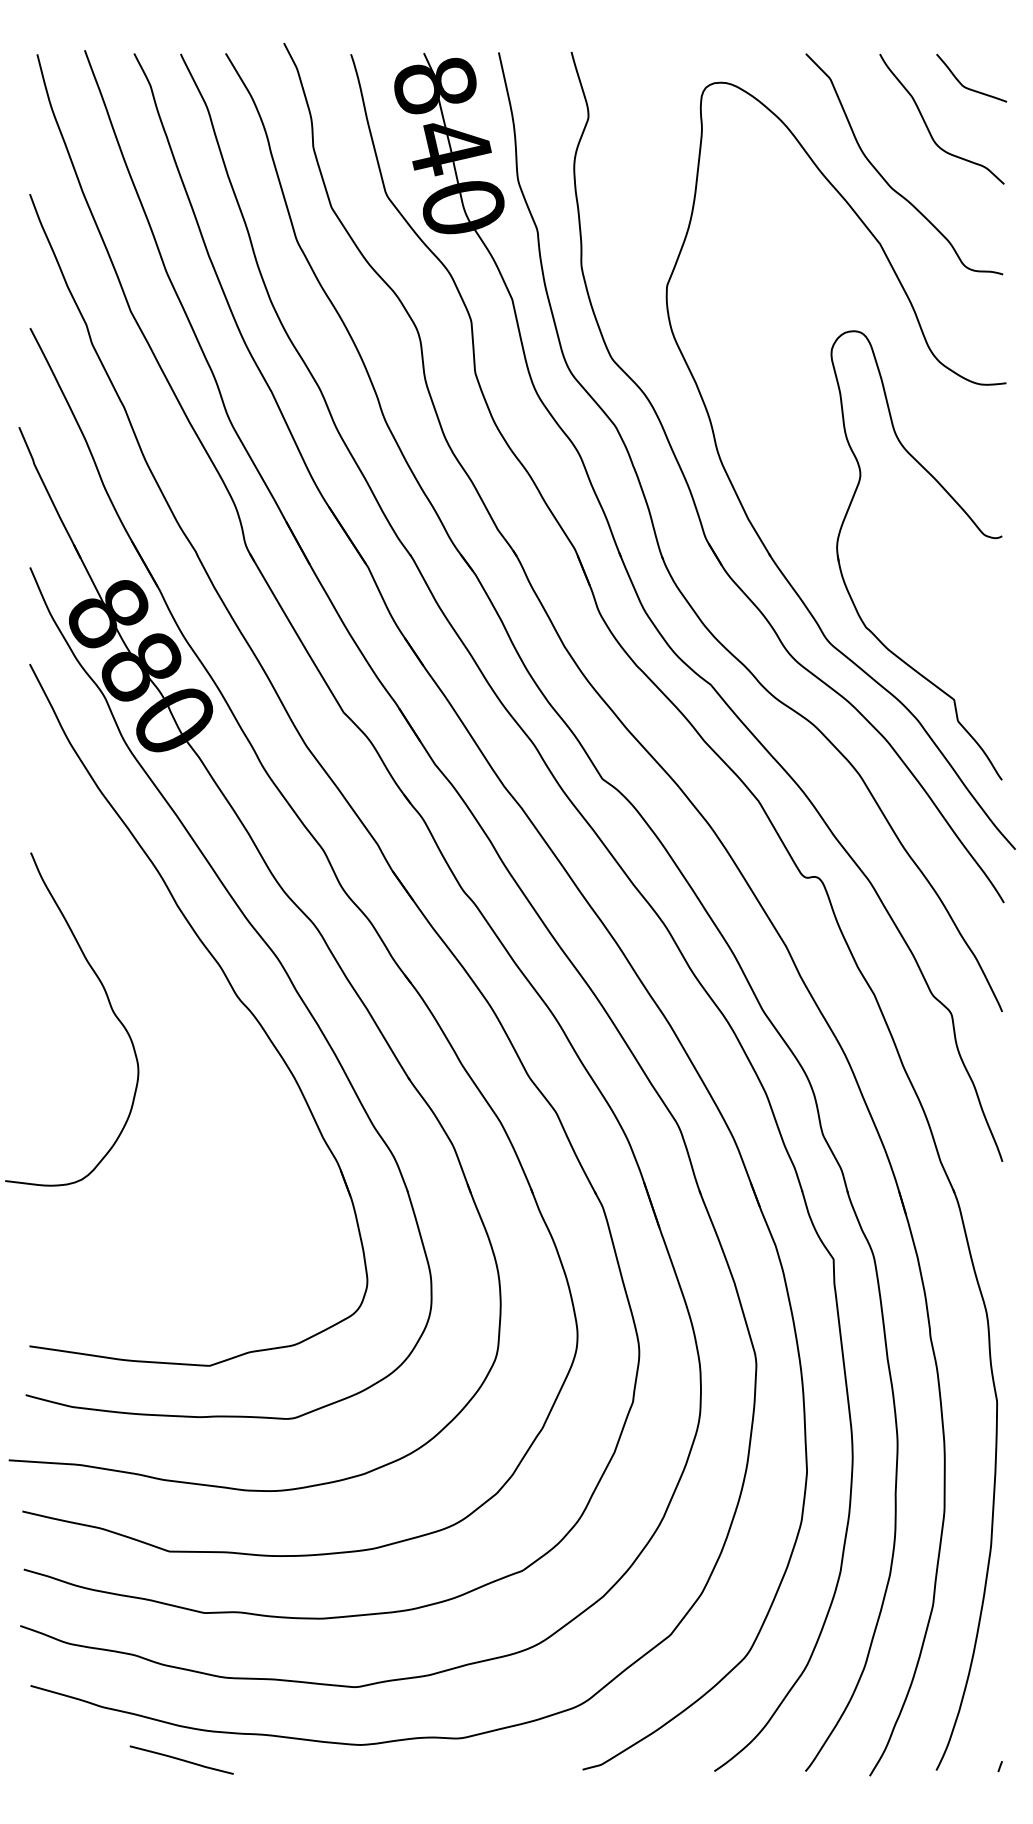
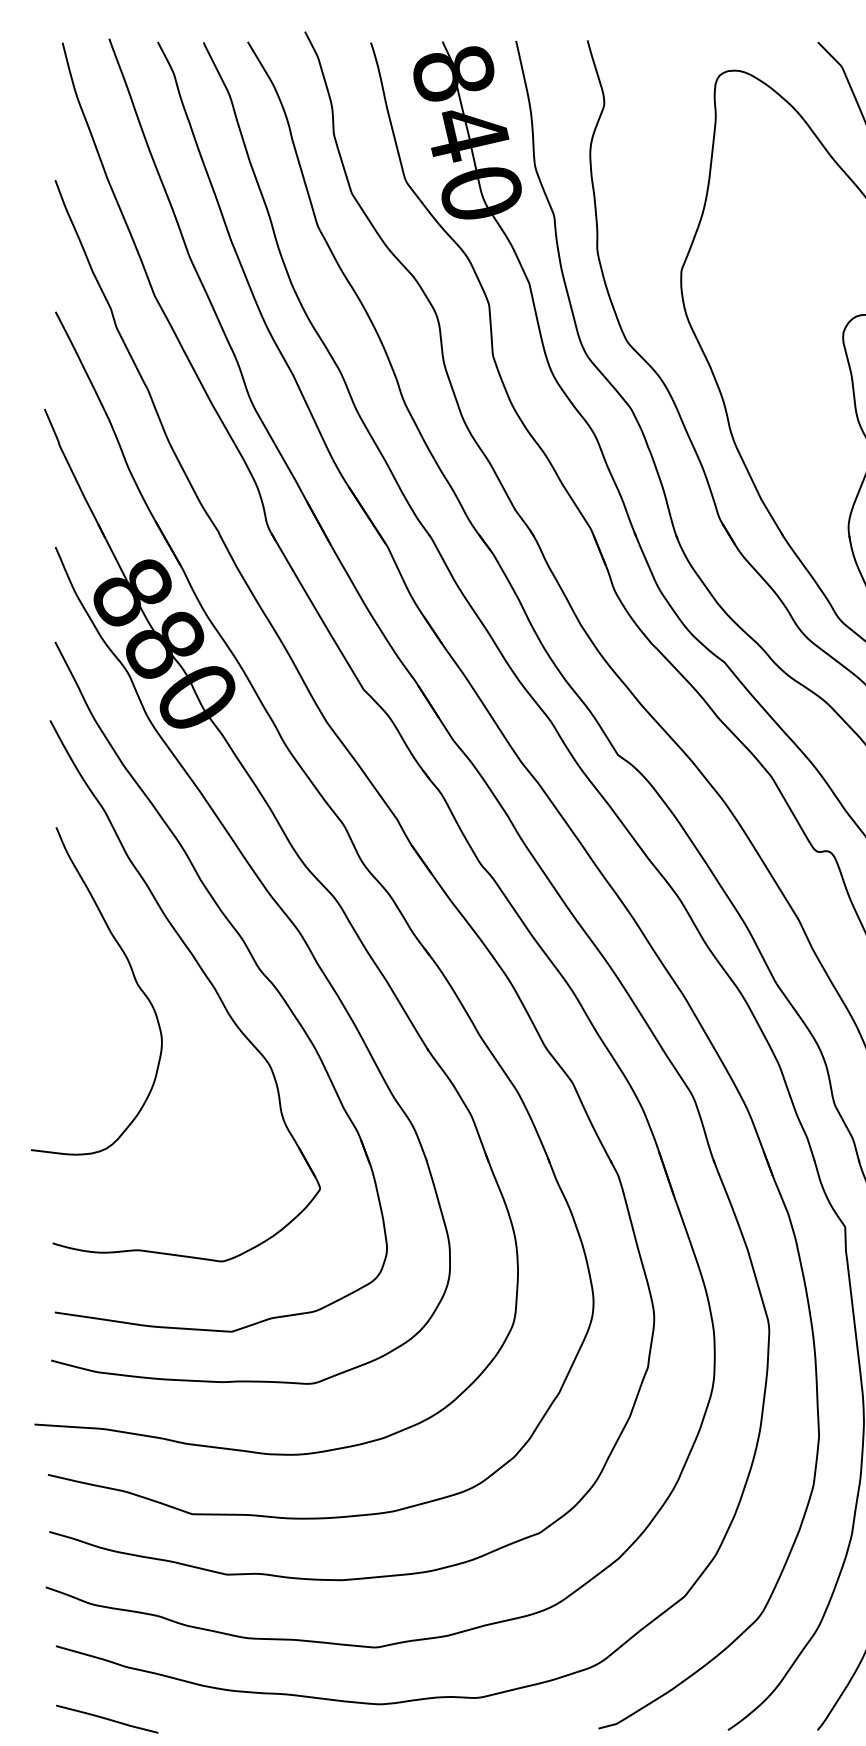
part: (182, 1004) -> (205, 976), added
line: (181, 1759) -> (106, 1718), moved

